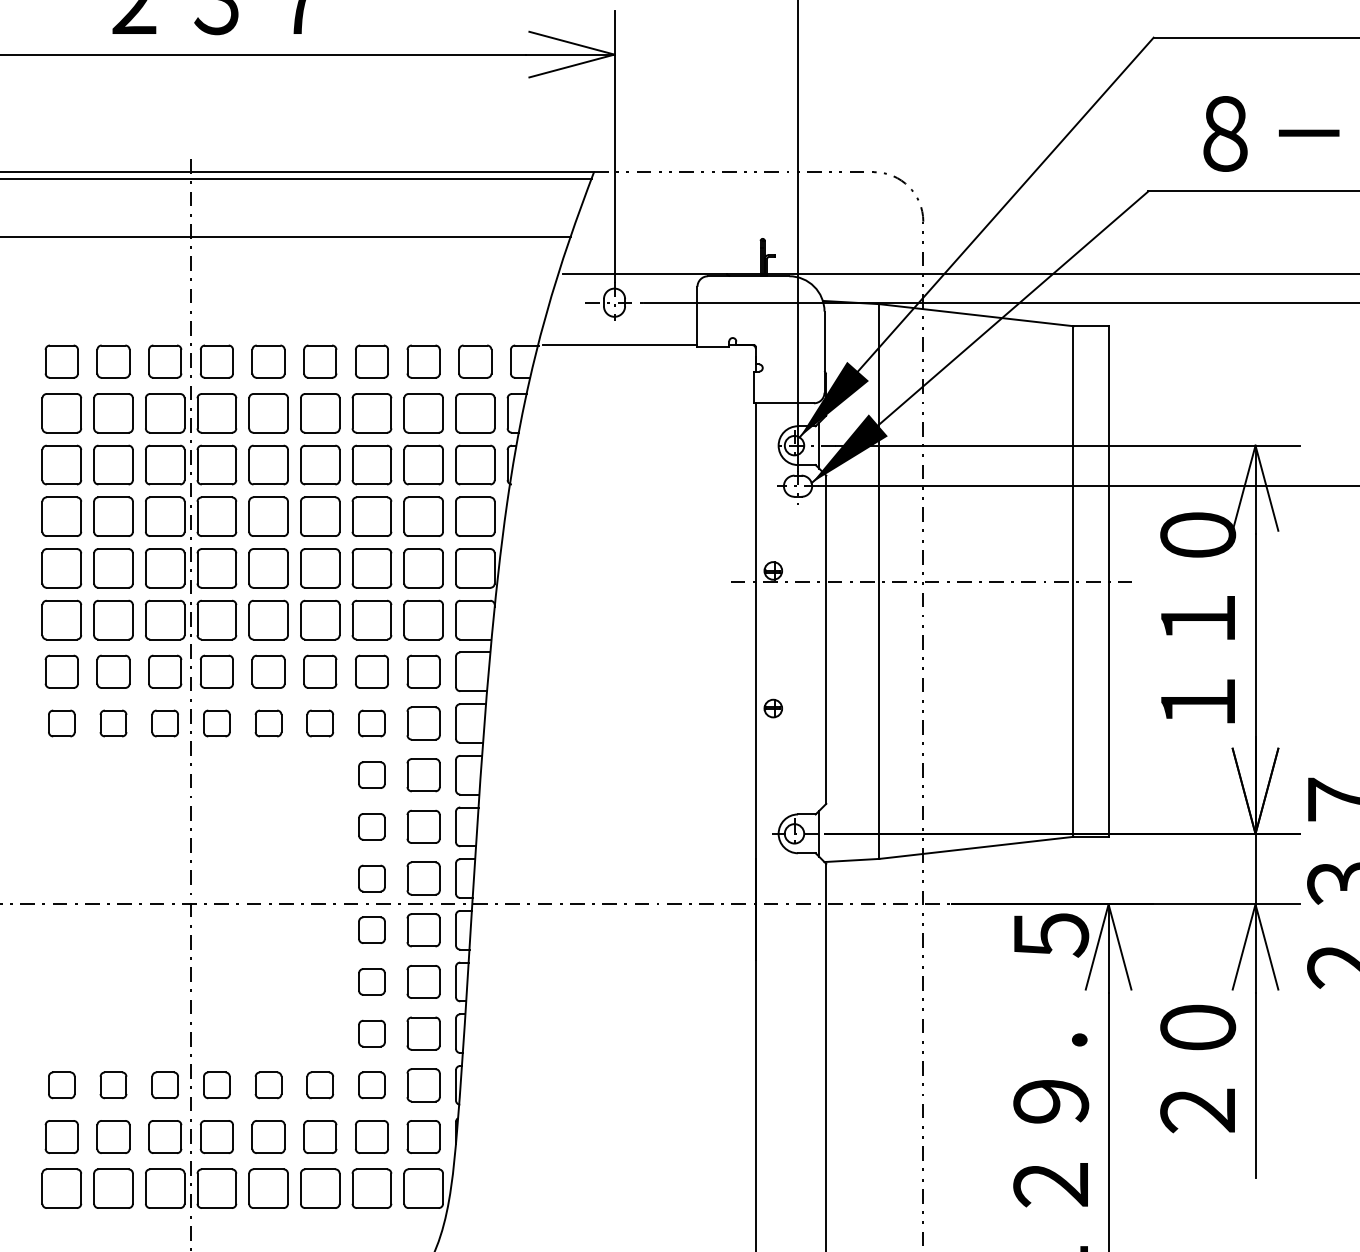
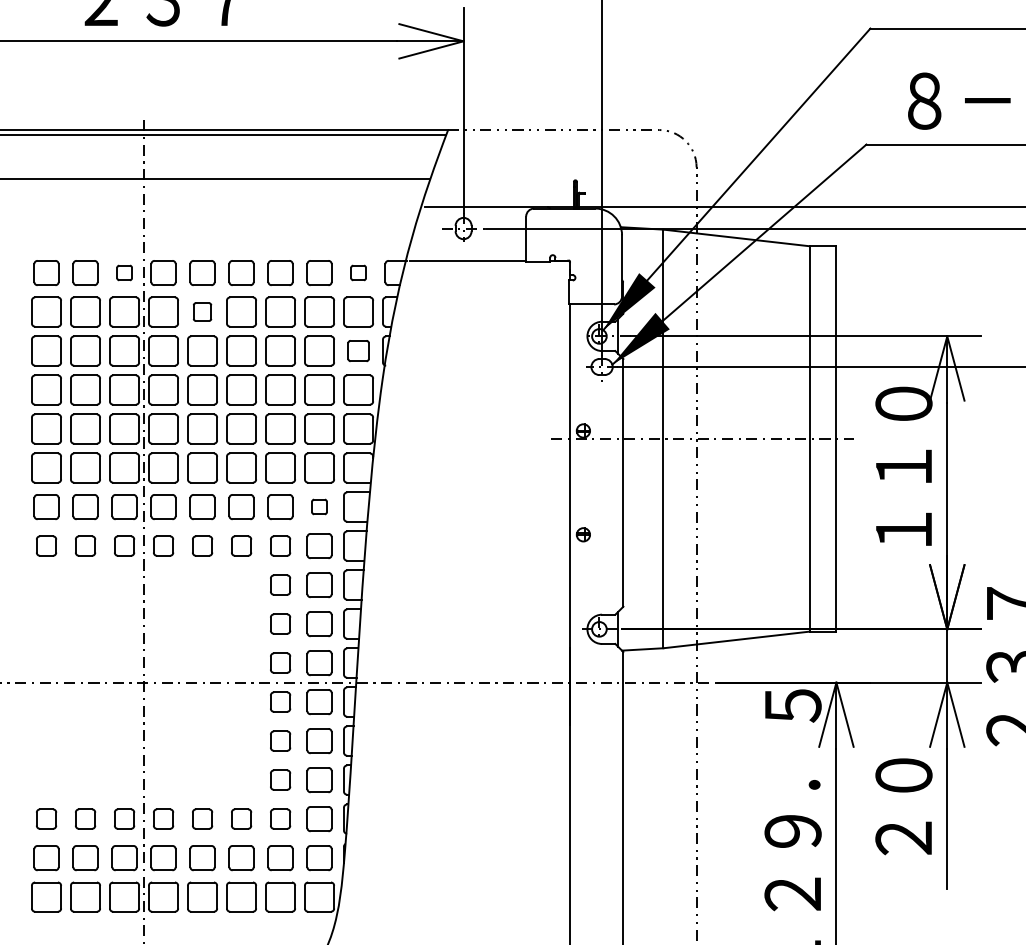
part: (165, 361) -> (124, 272), size x0.6
part: (475, 361) -> (358, 272), size x0.6
part: (268, 413) -> (202, 312), size x0.6
part: (475, 464) -> (358, 350), size x0.7
part: (423, 671) -> (319, 506), size x0.6

